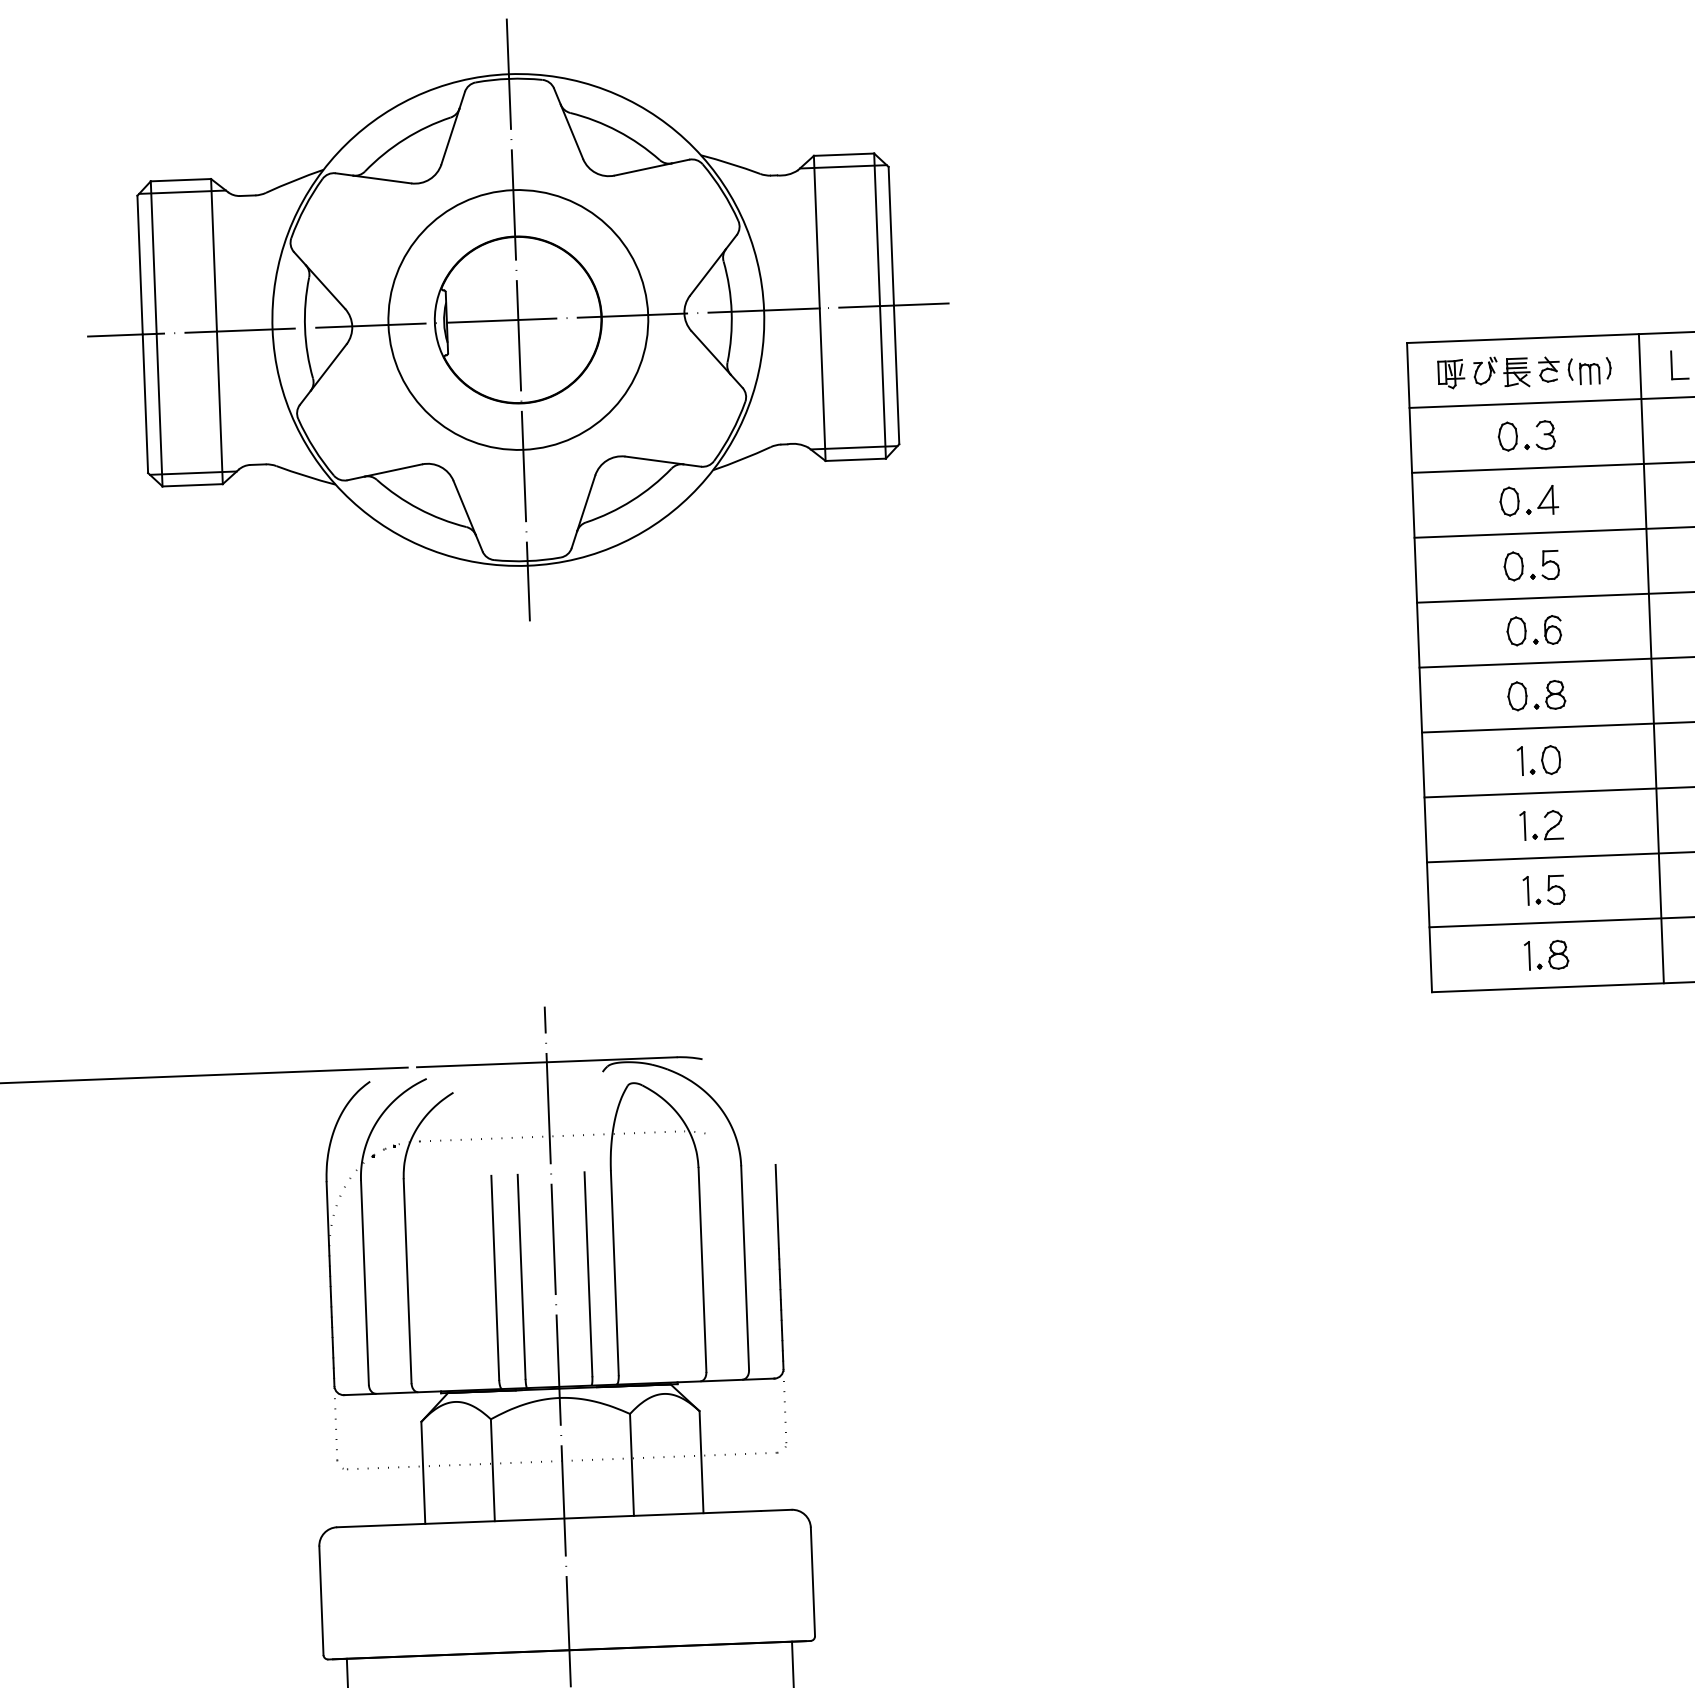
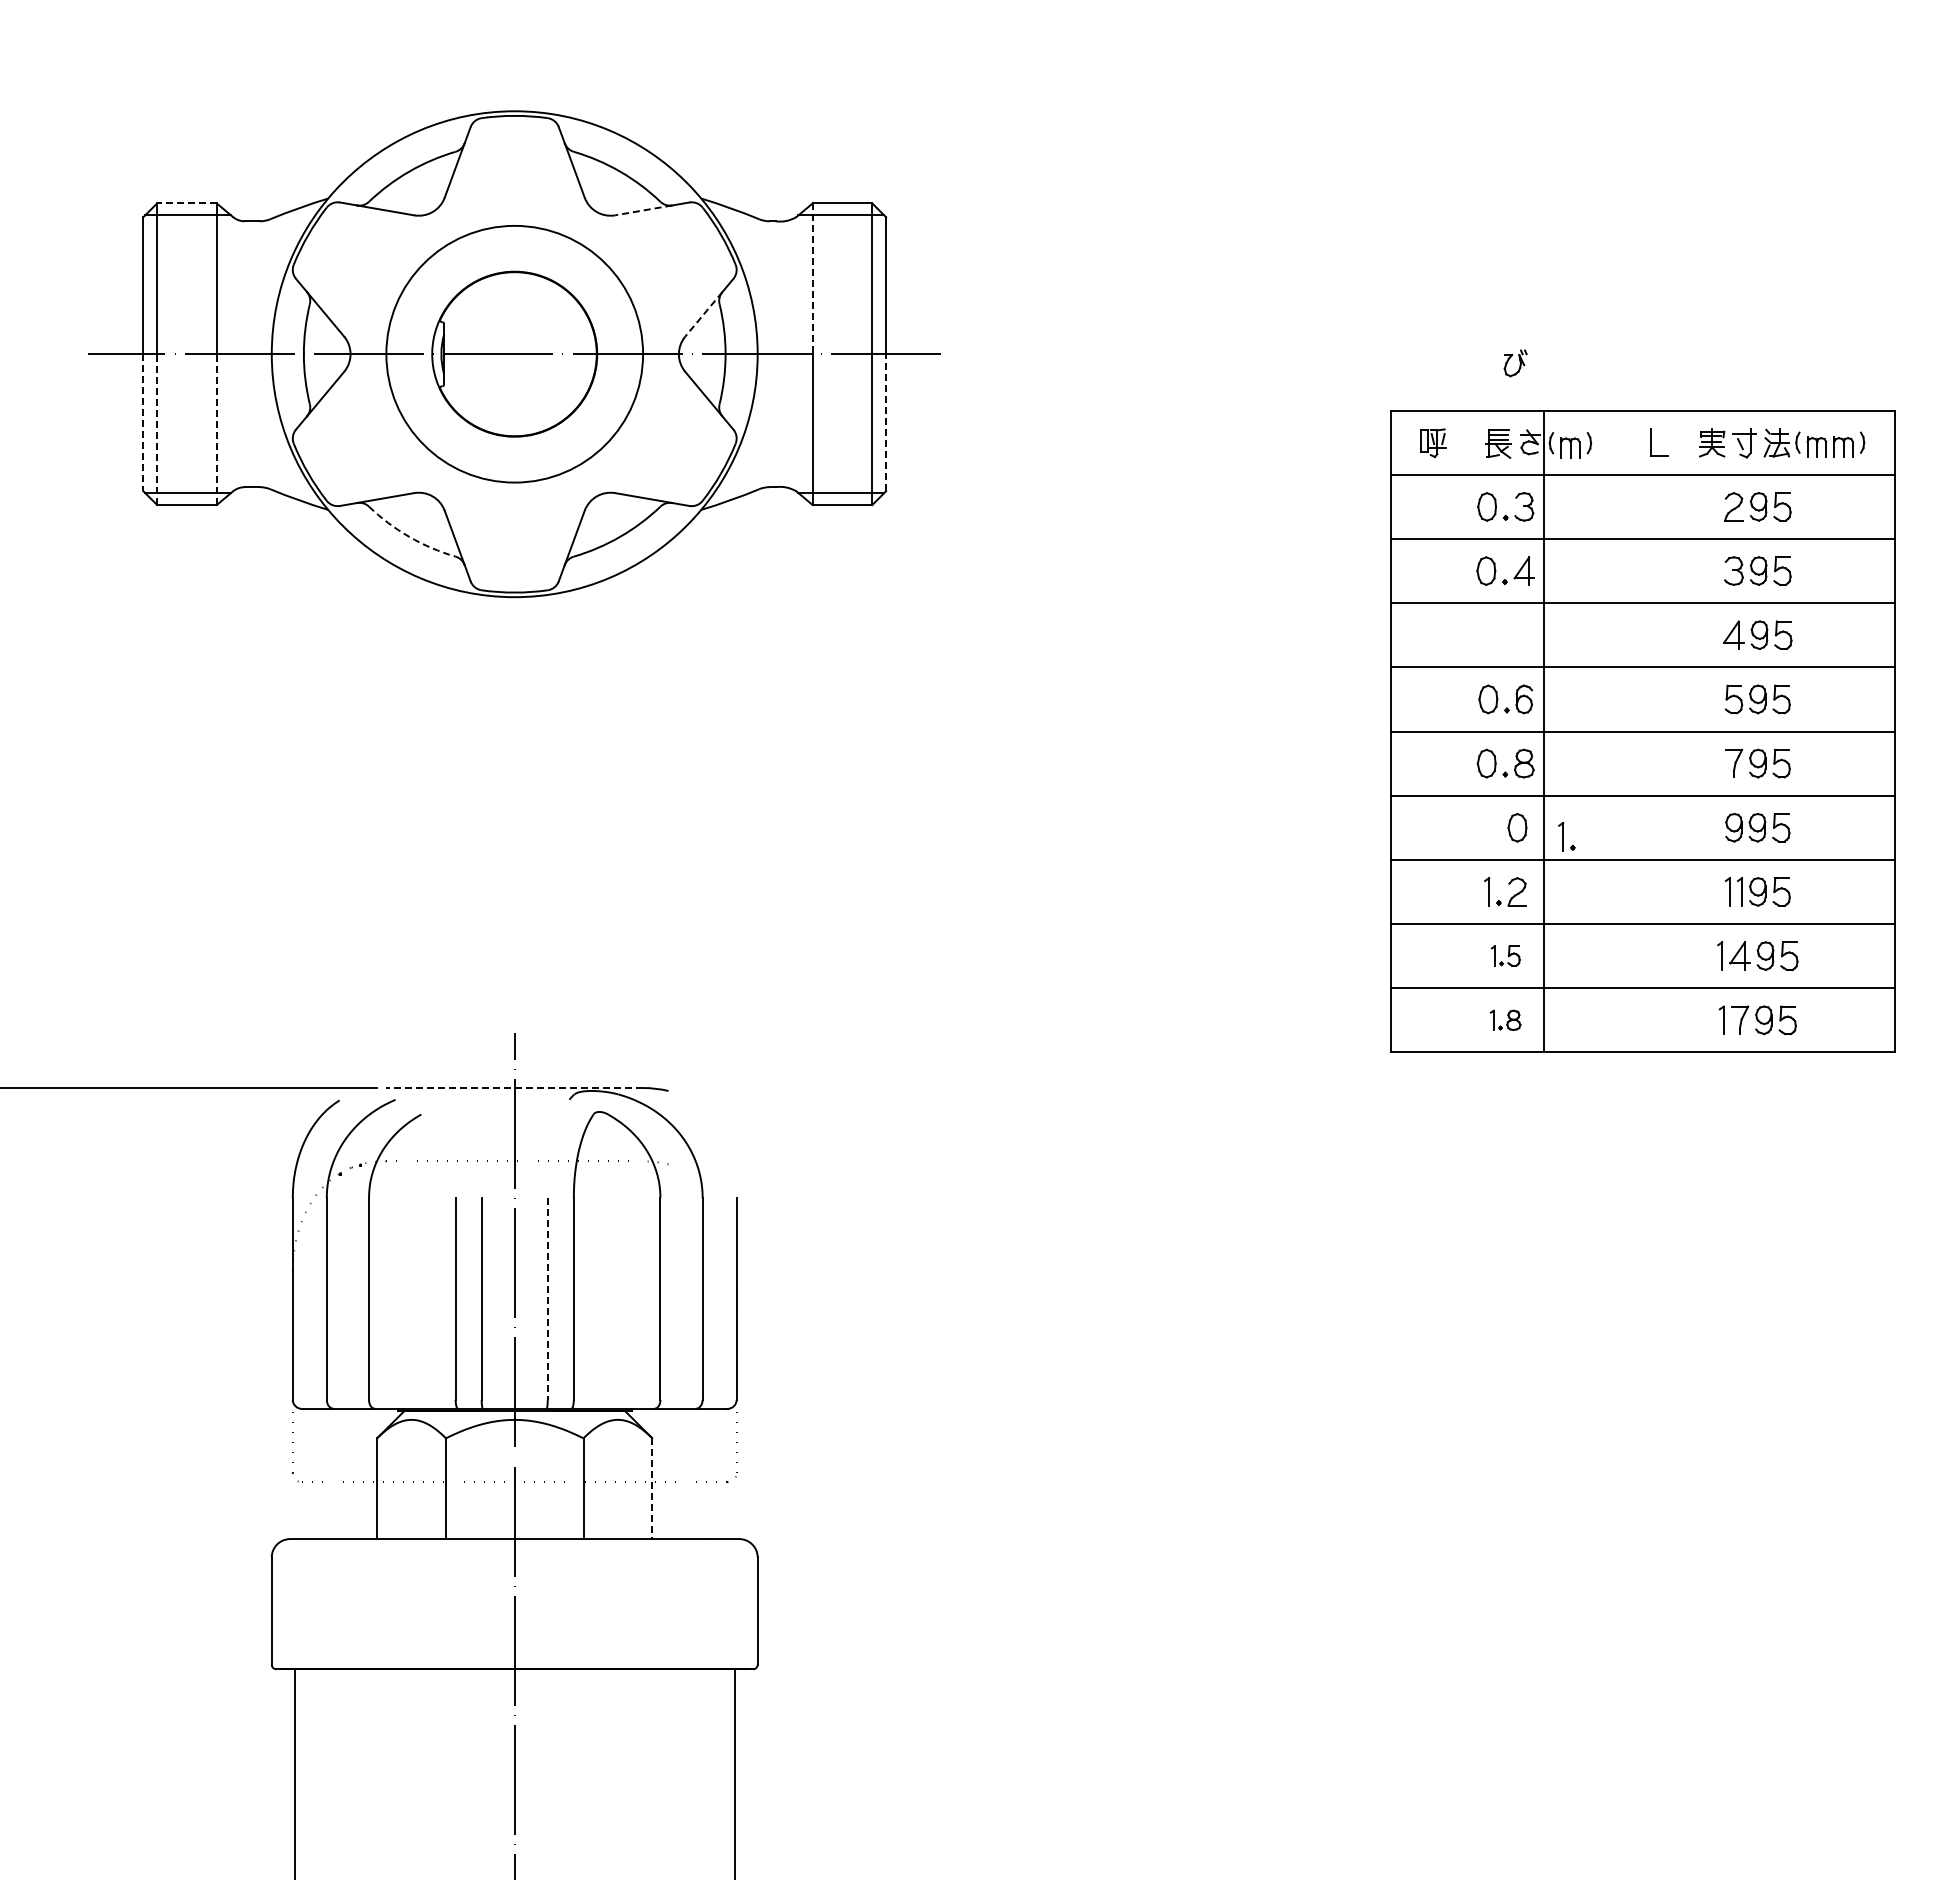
line: (643, 169) -> (643, 210), solid -> dashed
line: (180, 180) -> (186, 203), solid -> dashed
line: (816, 232) -> (812, 279), solid -> dashed
line: (707, 272) -> (703, 314), solid -> dashed
line: (518, 320) -> (514, 354), removed
part: (1485, 371) -> (1515, 363), moved
line: (897, 374) -> (886, 422), solid -> dashed
line: (145, 403) -> (143, 422), solid -> dashed
line: (219, 407) -> (216, 429), solid -> dashed
line: (159, 410) -> (157, 429), solid -> dashed
arc: (418, 508) -> (409, 536), solid -> dashed
part: (1523, 566) -> (1497, 635), removed
line: (1651, 658) -> (1544, 731), moved
part: (1525, 760) -> (1566, 836), moved
part: (1543, 889) -> (1505, 955), size x0.7
part: (1546, 955) -> (1505, 1020), size x0.7
line: (546, 1062) -> (514, 1088), solid -> dashed
line: (588, 1273) -> (547, 1298), solid -> dashed
line: (701, 1463) -> (652, 1489), solid -> dashed

